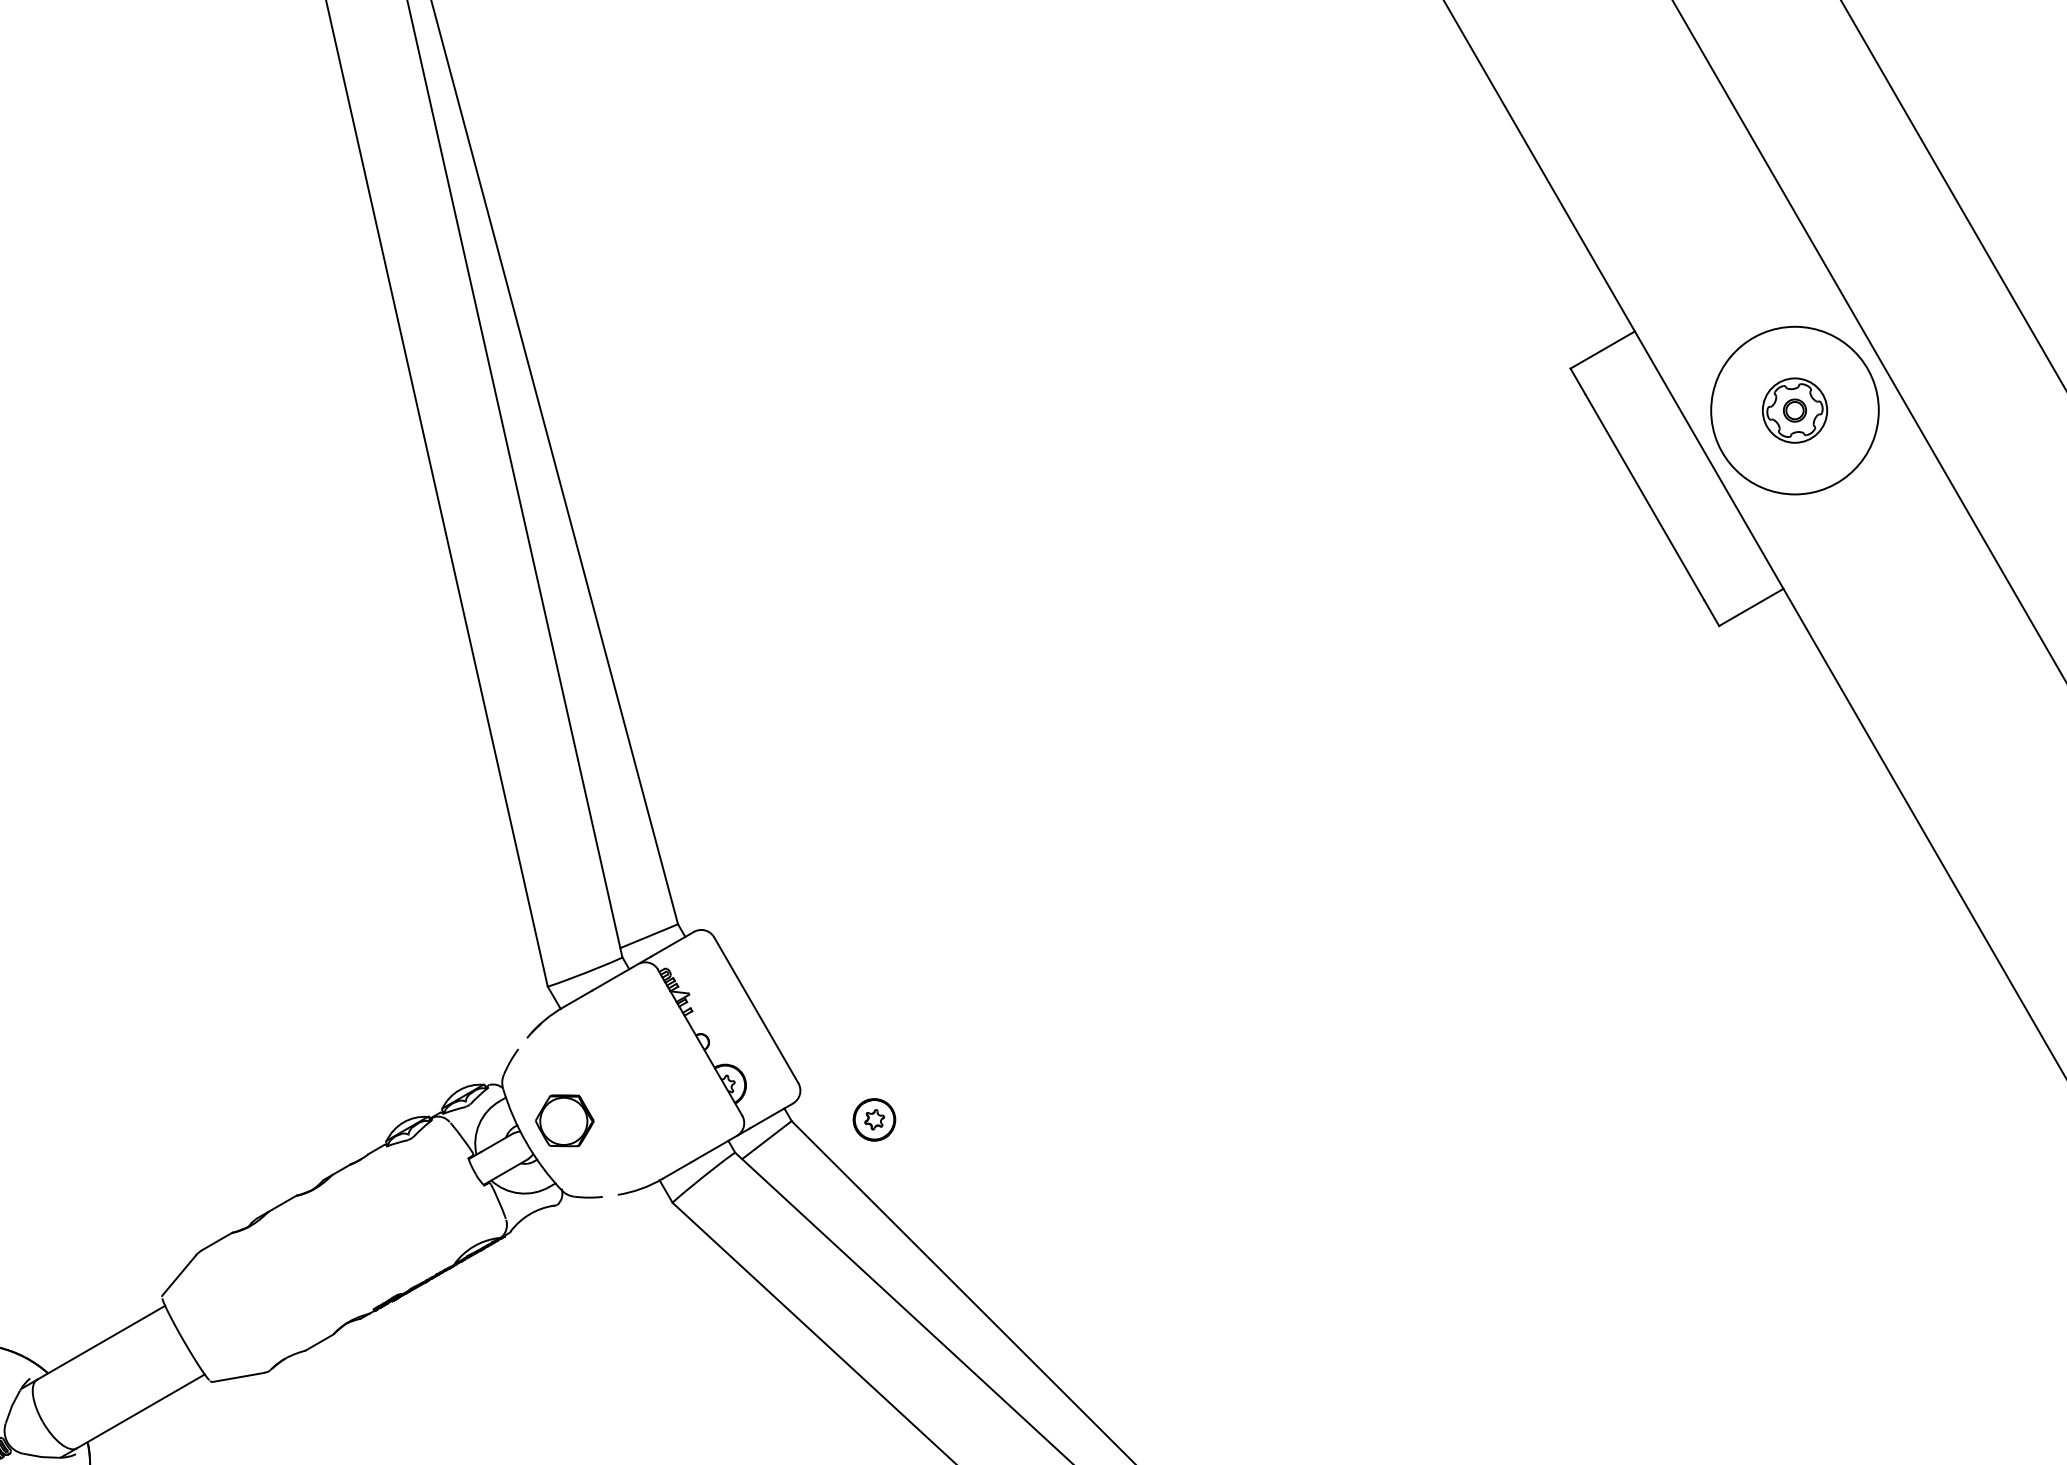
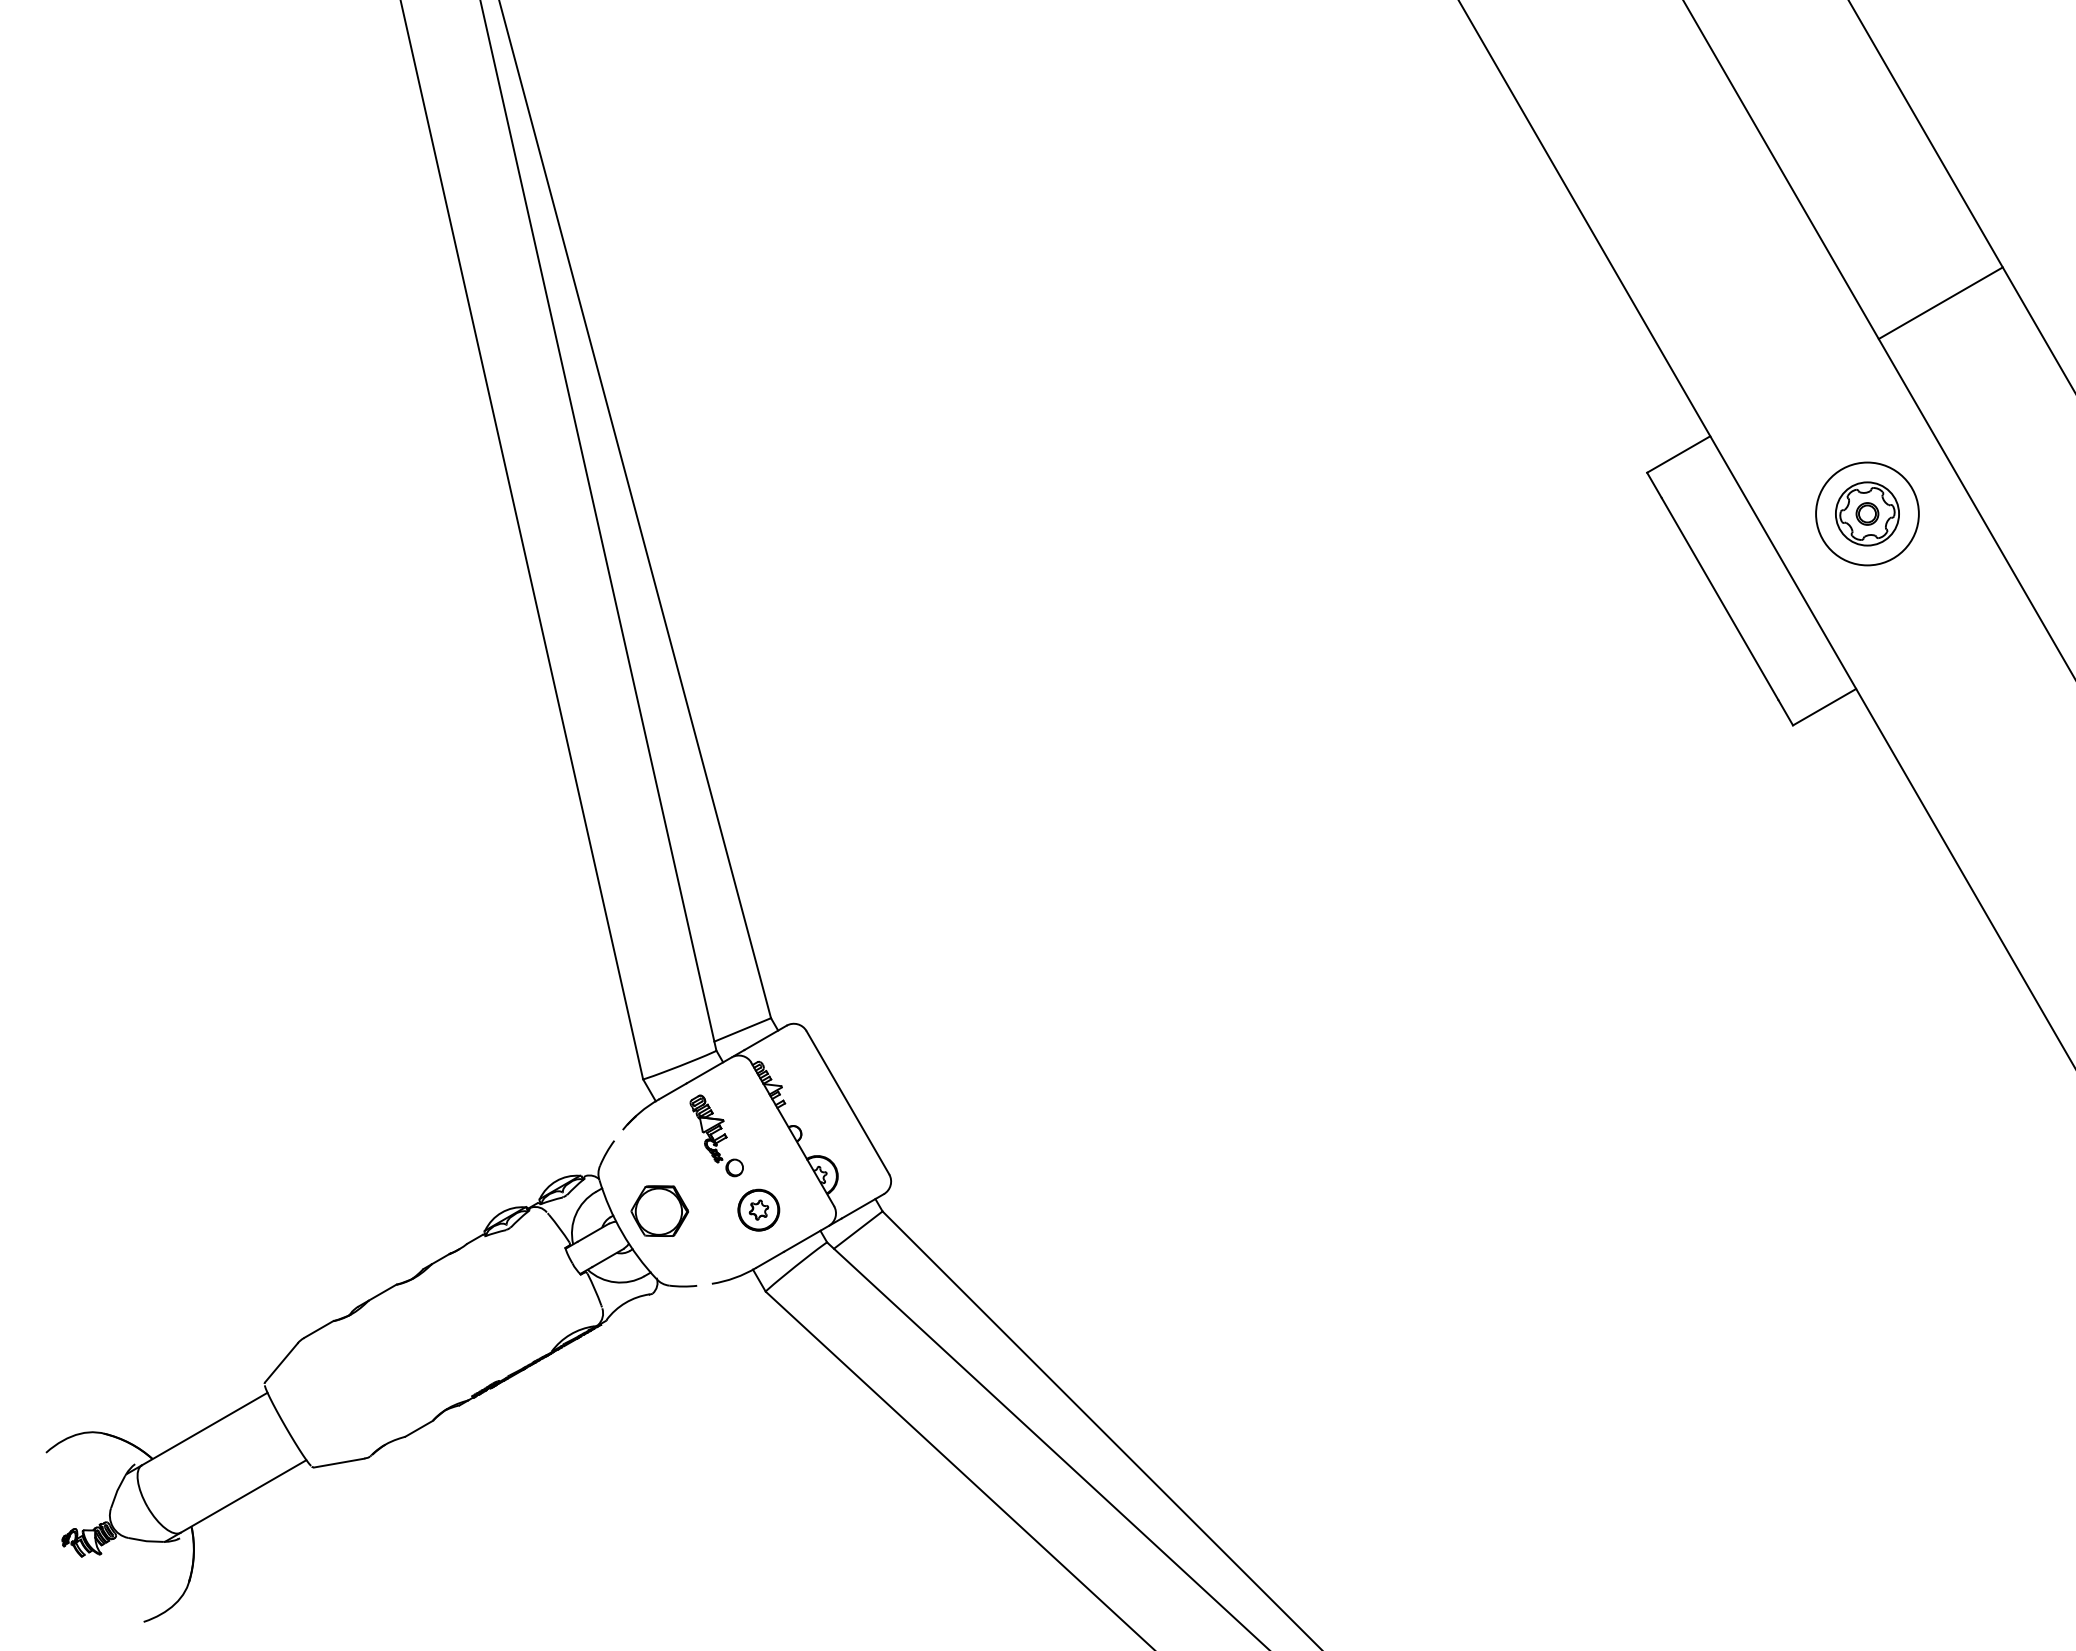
line: (1869, 196) -> (1940, 303), added
circle: (1795, 410) -> (1867, 513), size x0.62
part: (622, 1043) -> (716, 1135), added
part: (874, 1119) -> (758, 1209), moved

